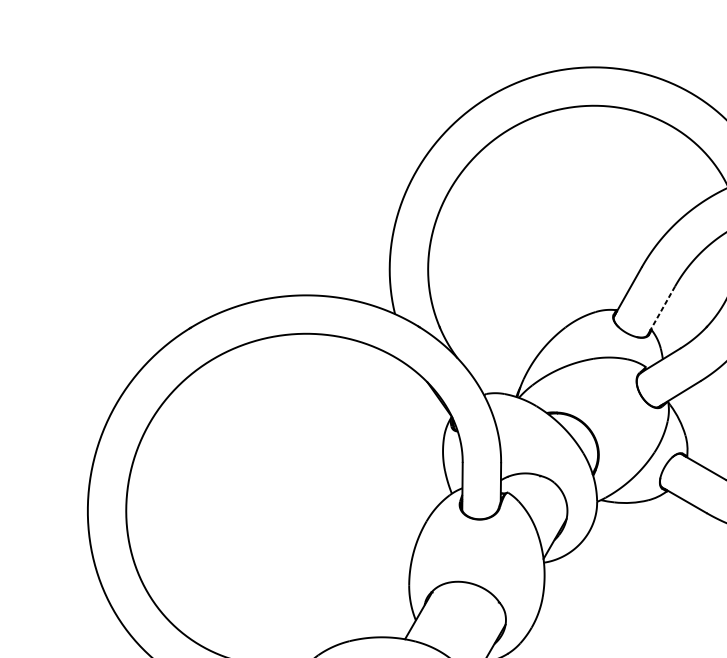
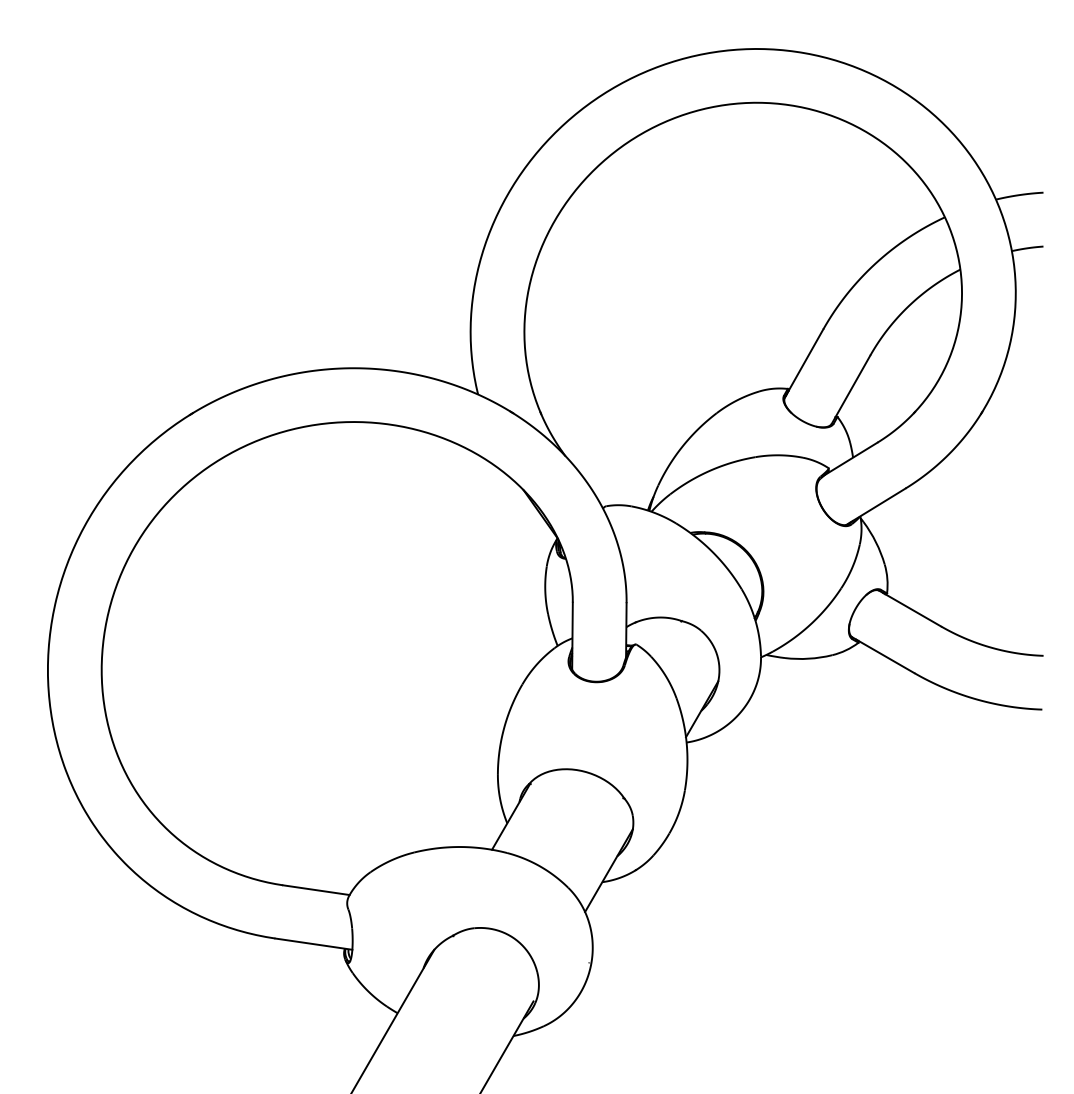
line: (662, 308) -> (852, 386), dashed -> solid

